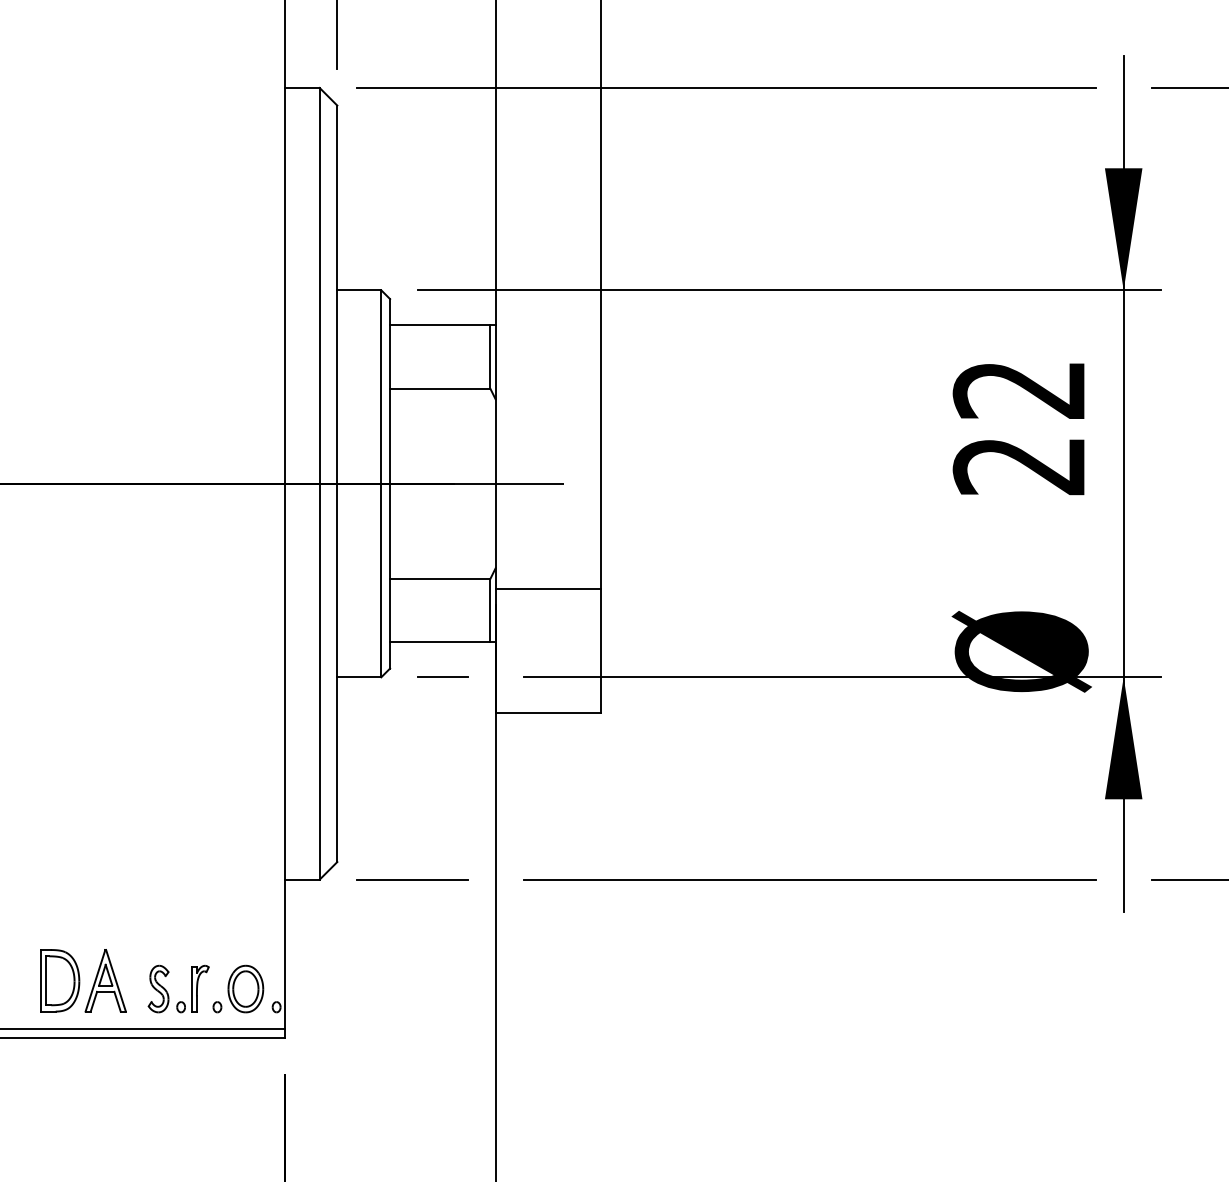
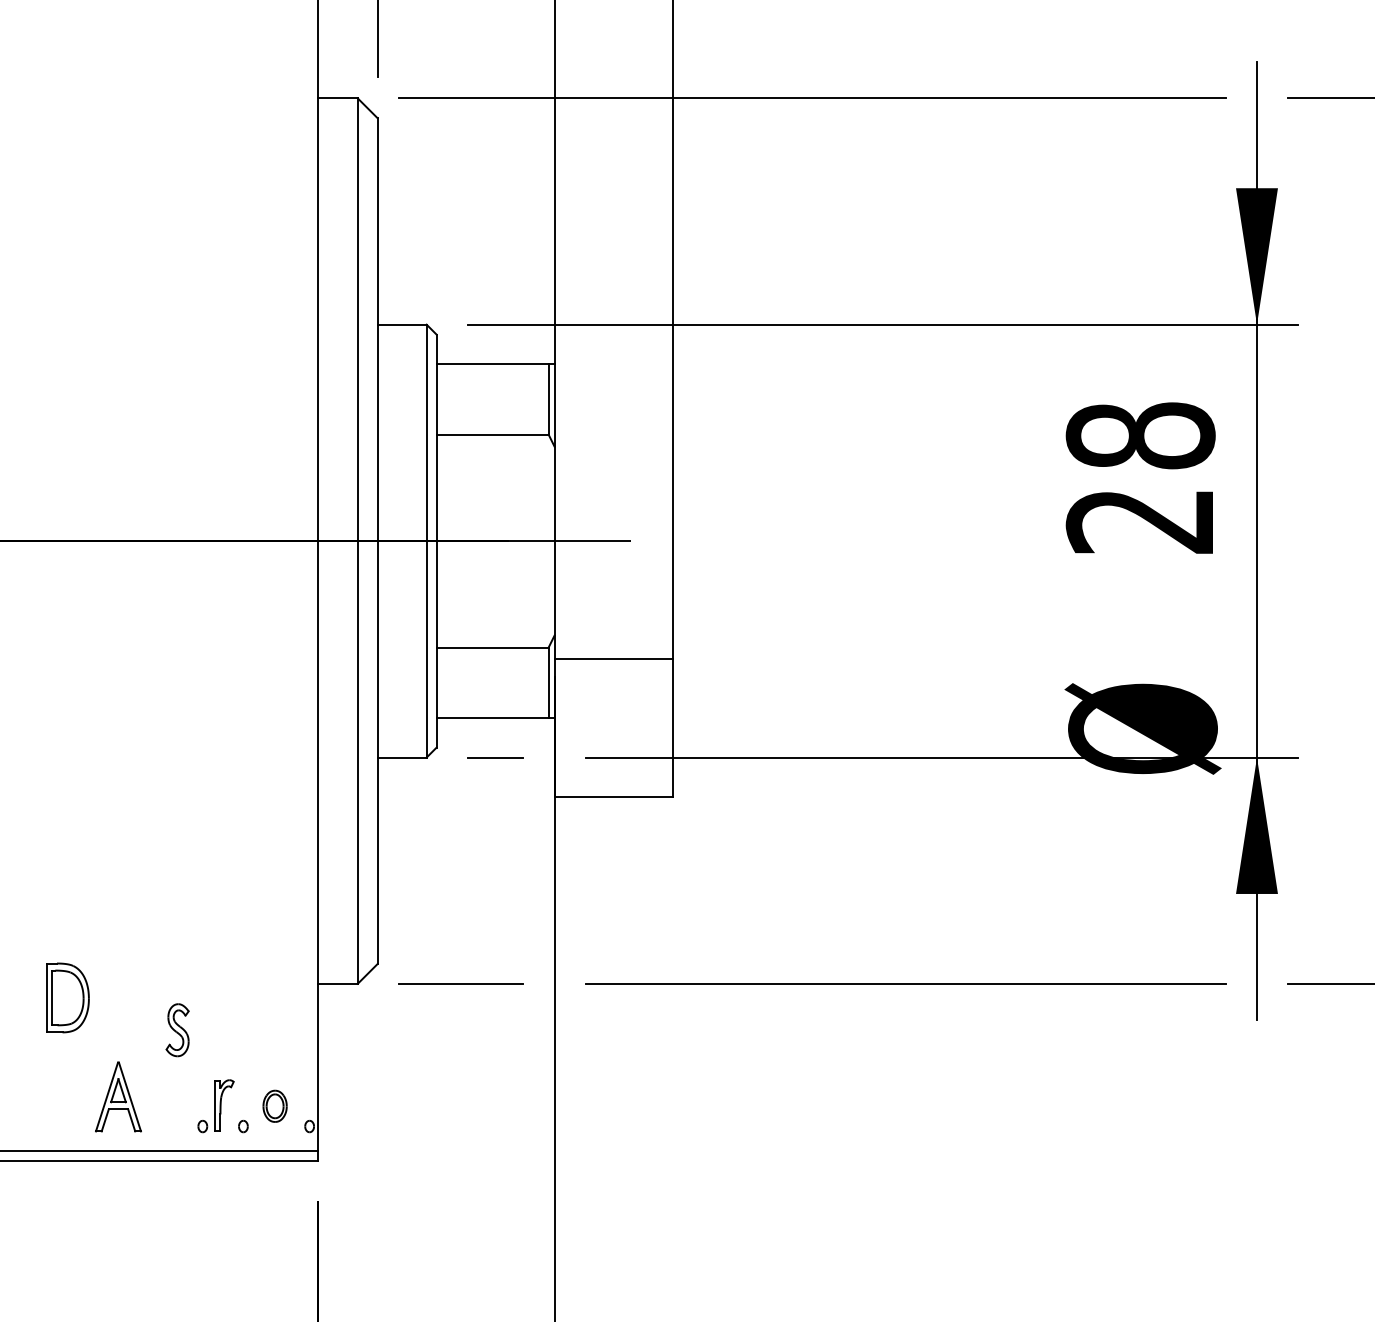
text: (1019, 389) -> (1140, 435), 22 -> 28
part: (60, 980) -> (67, 997), moved
part: (158, 989) -> (177, 1030), moved
part: (245, 989) -> (274, 1106), size x0.6

